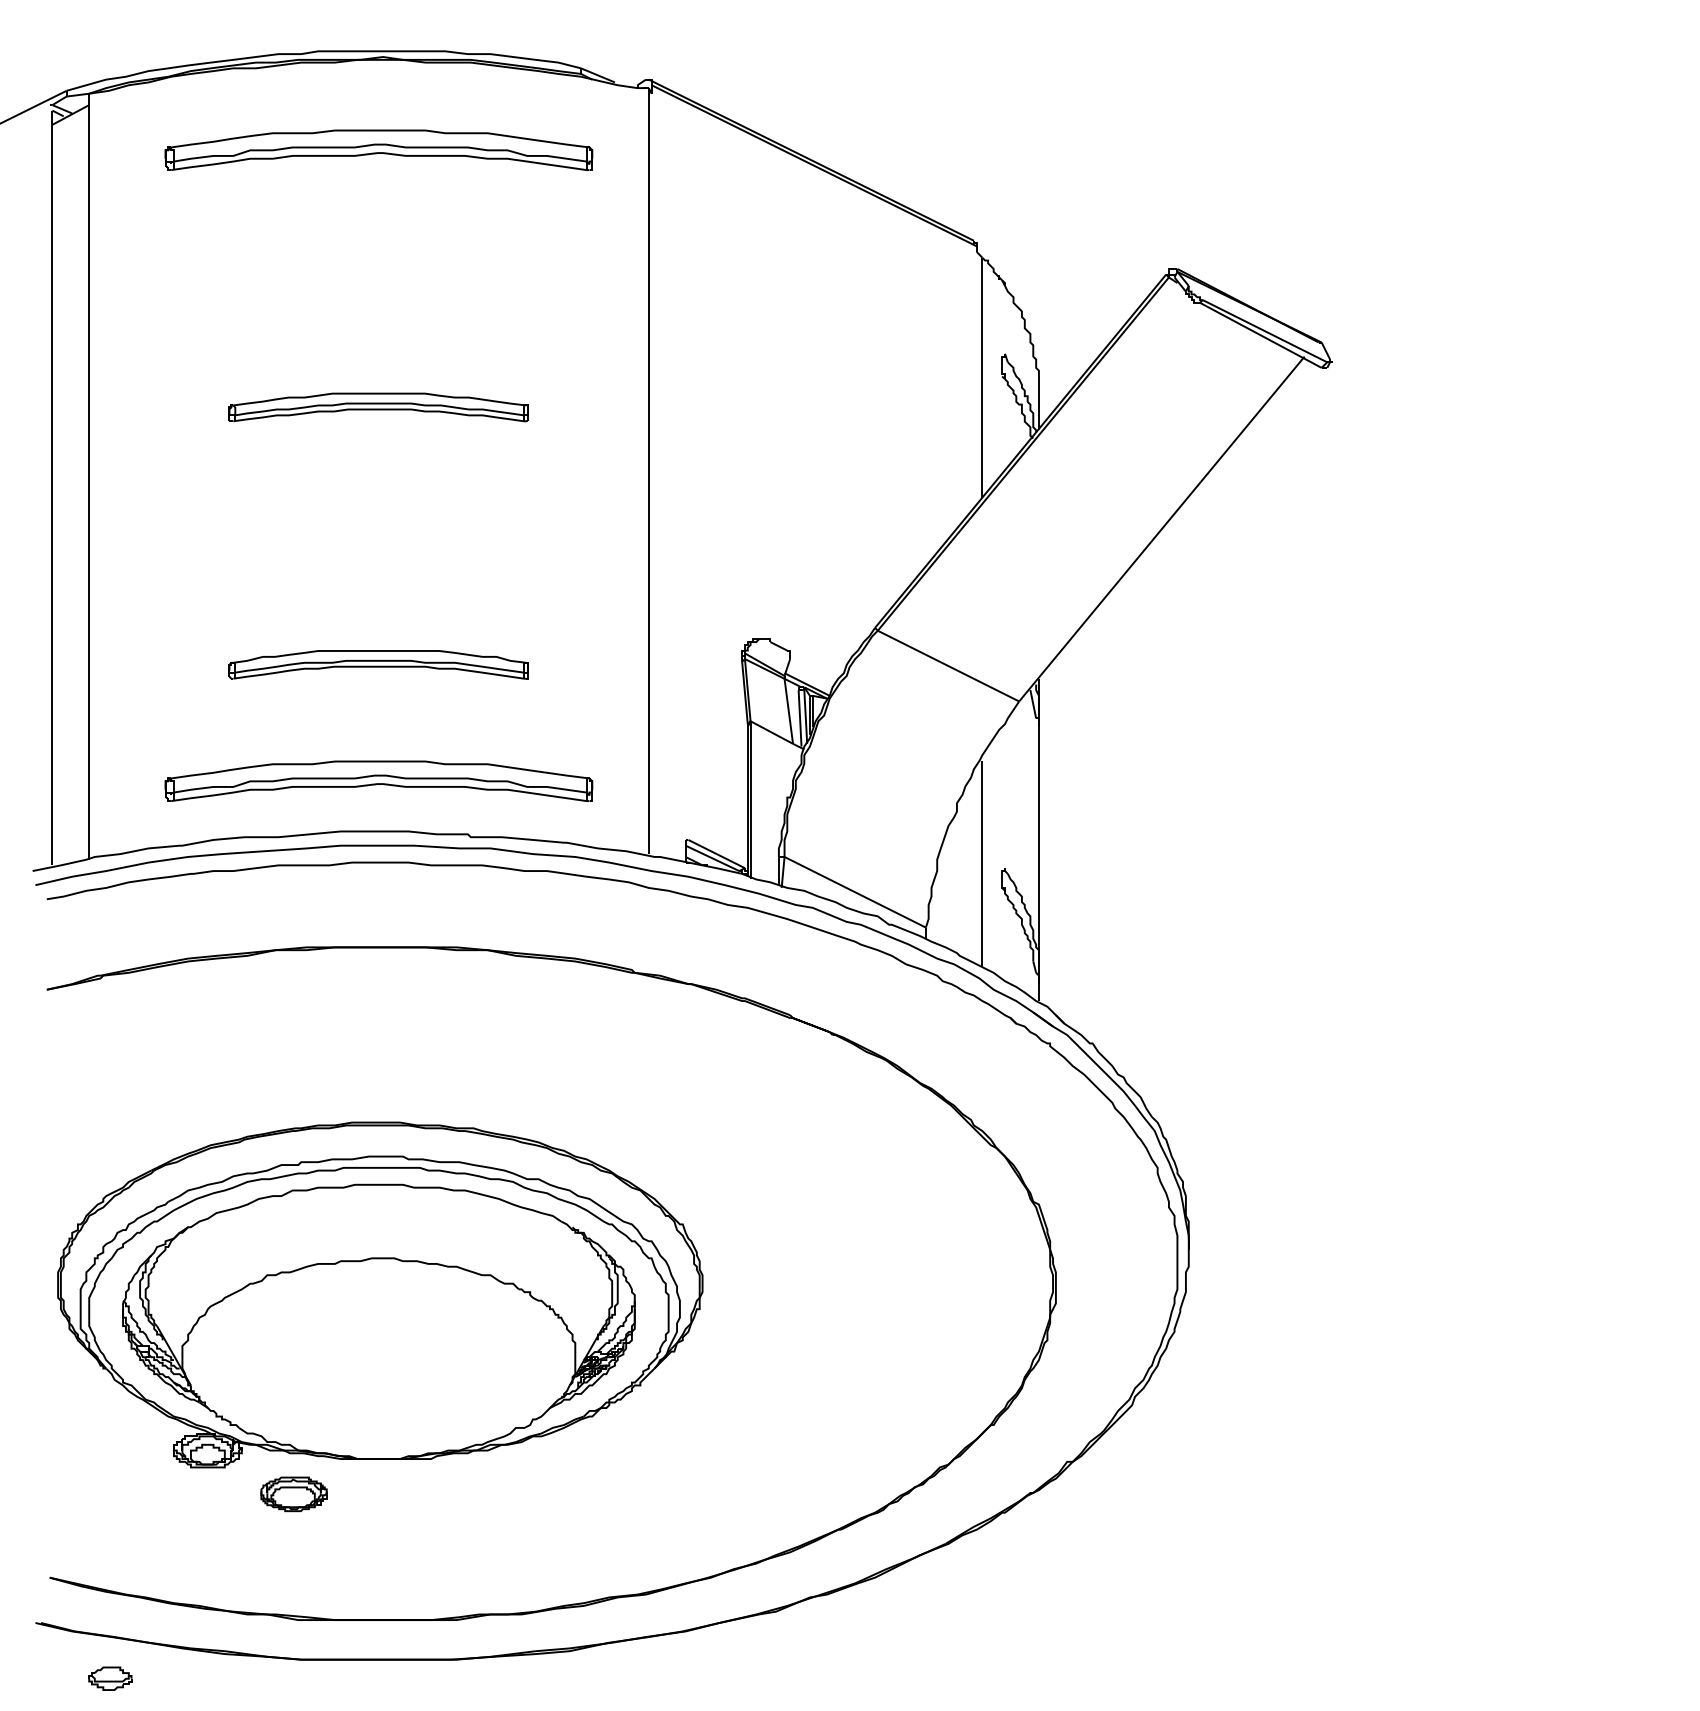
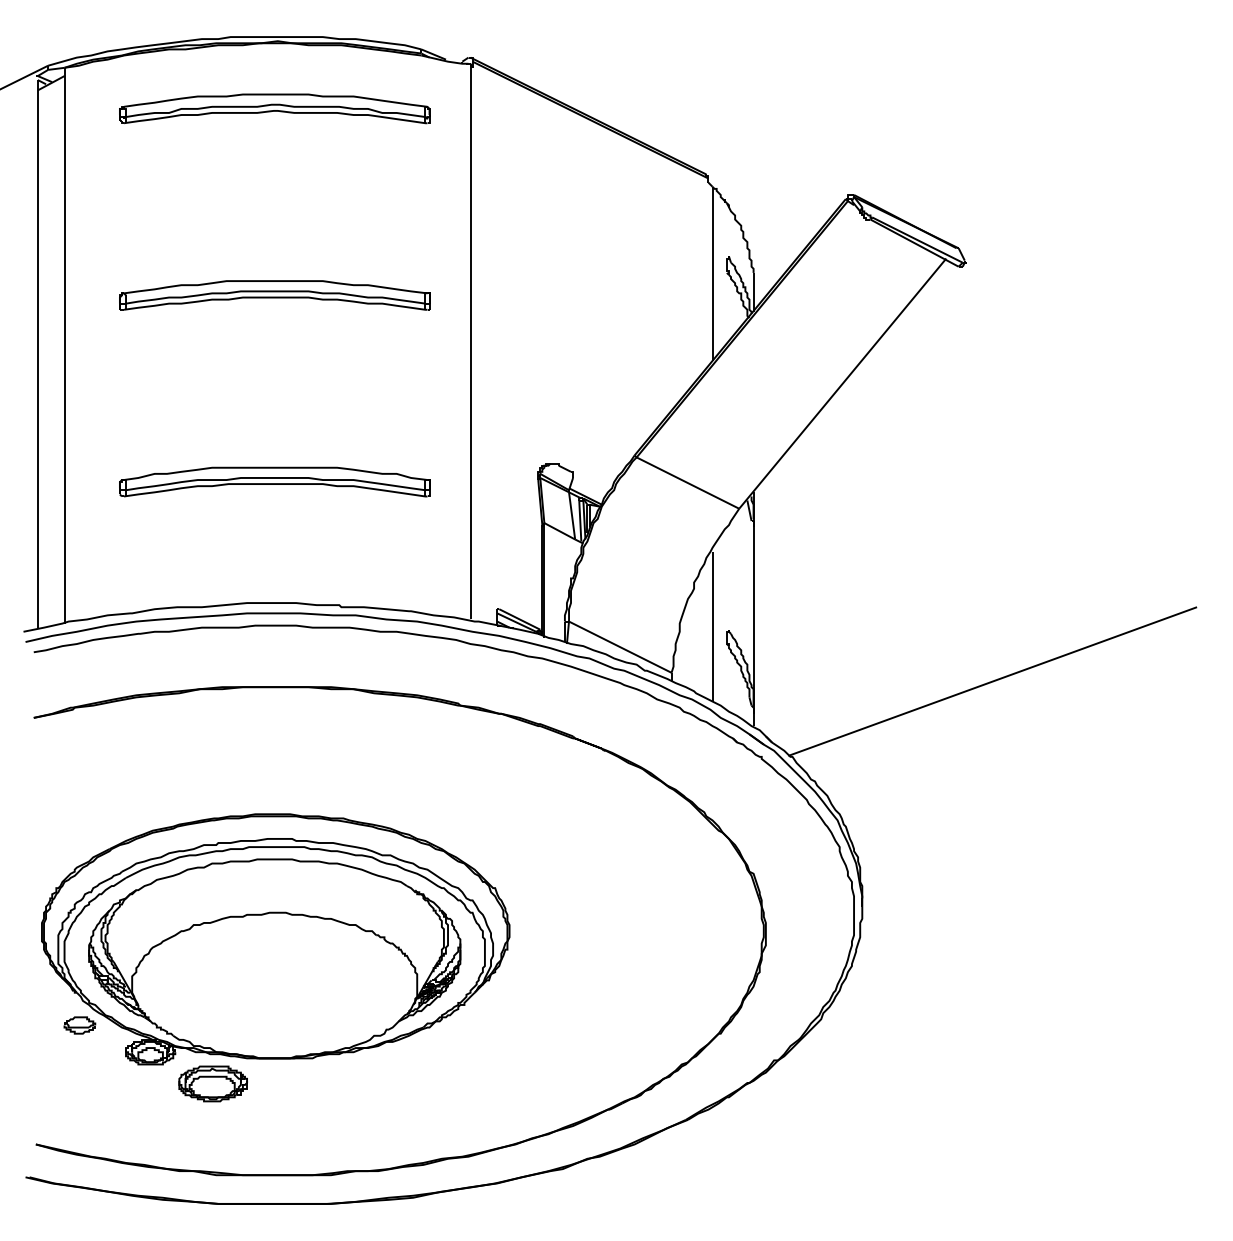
part: (378, 407) -> (274, 295), size x1.43
part: (378, 664) -> (274, 481), size x1.43
part: (378, 780) -> (274, 566), removed
line: (1368, 939) -> (992, 681), added
part: (293, 1494) -> (212, 1084), size x1.43
part: (110, 1678) -> (79, 1025), moved

